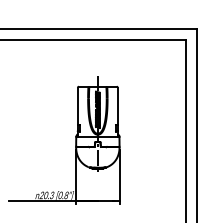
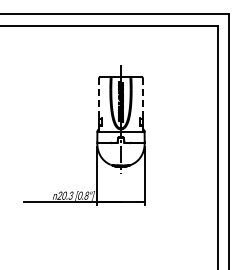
line: (78, 106) -> (99, 98), solid -> dashed
line: (117, 106) -> (142, 98), solid -> dashed

